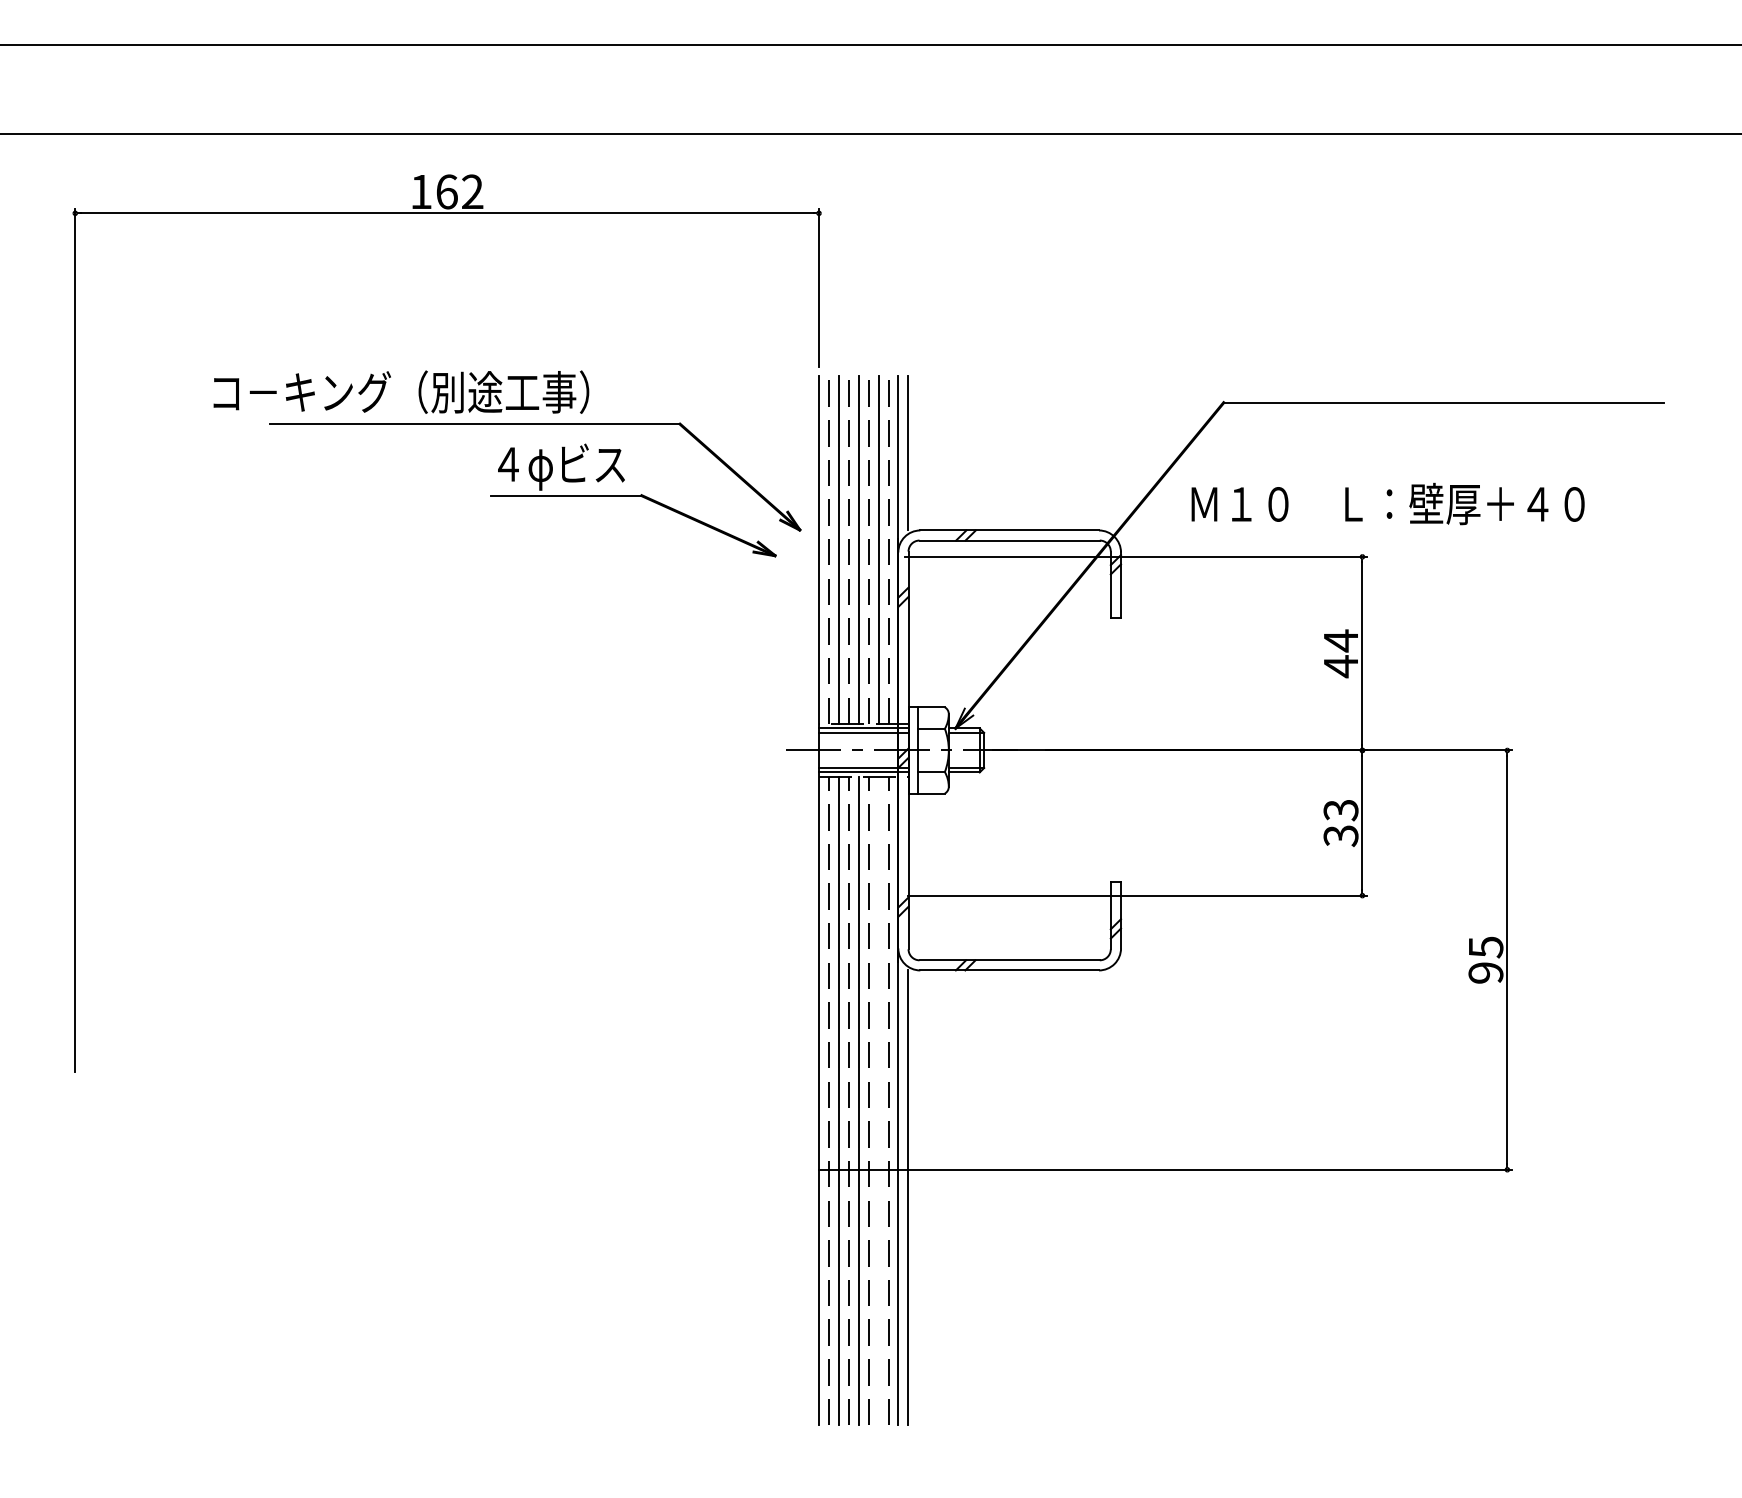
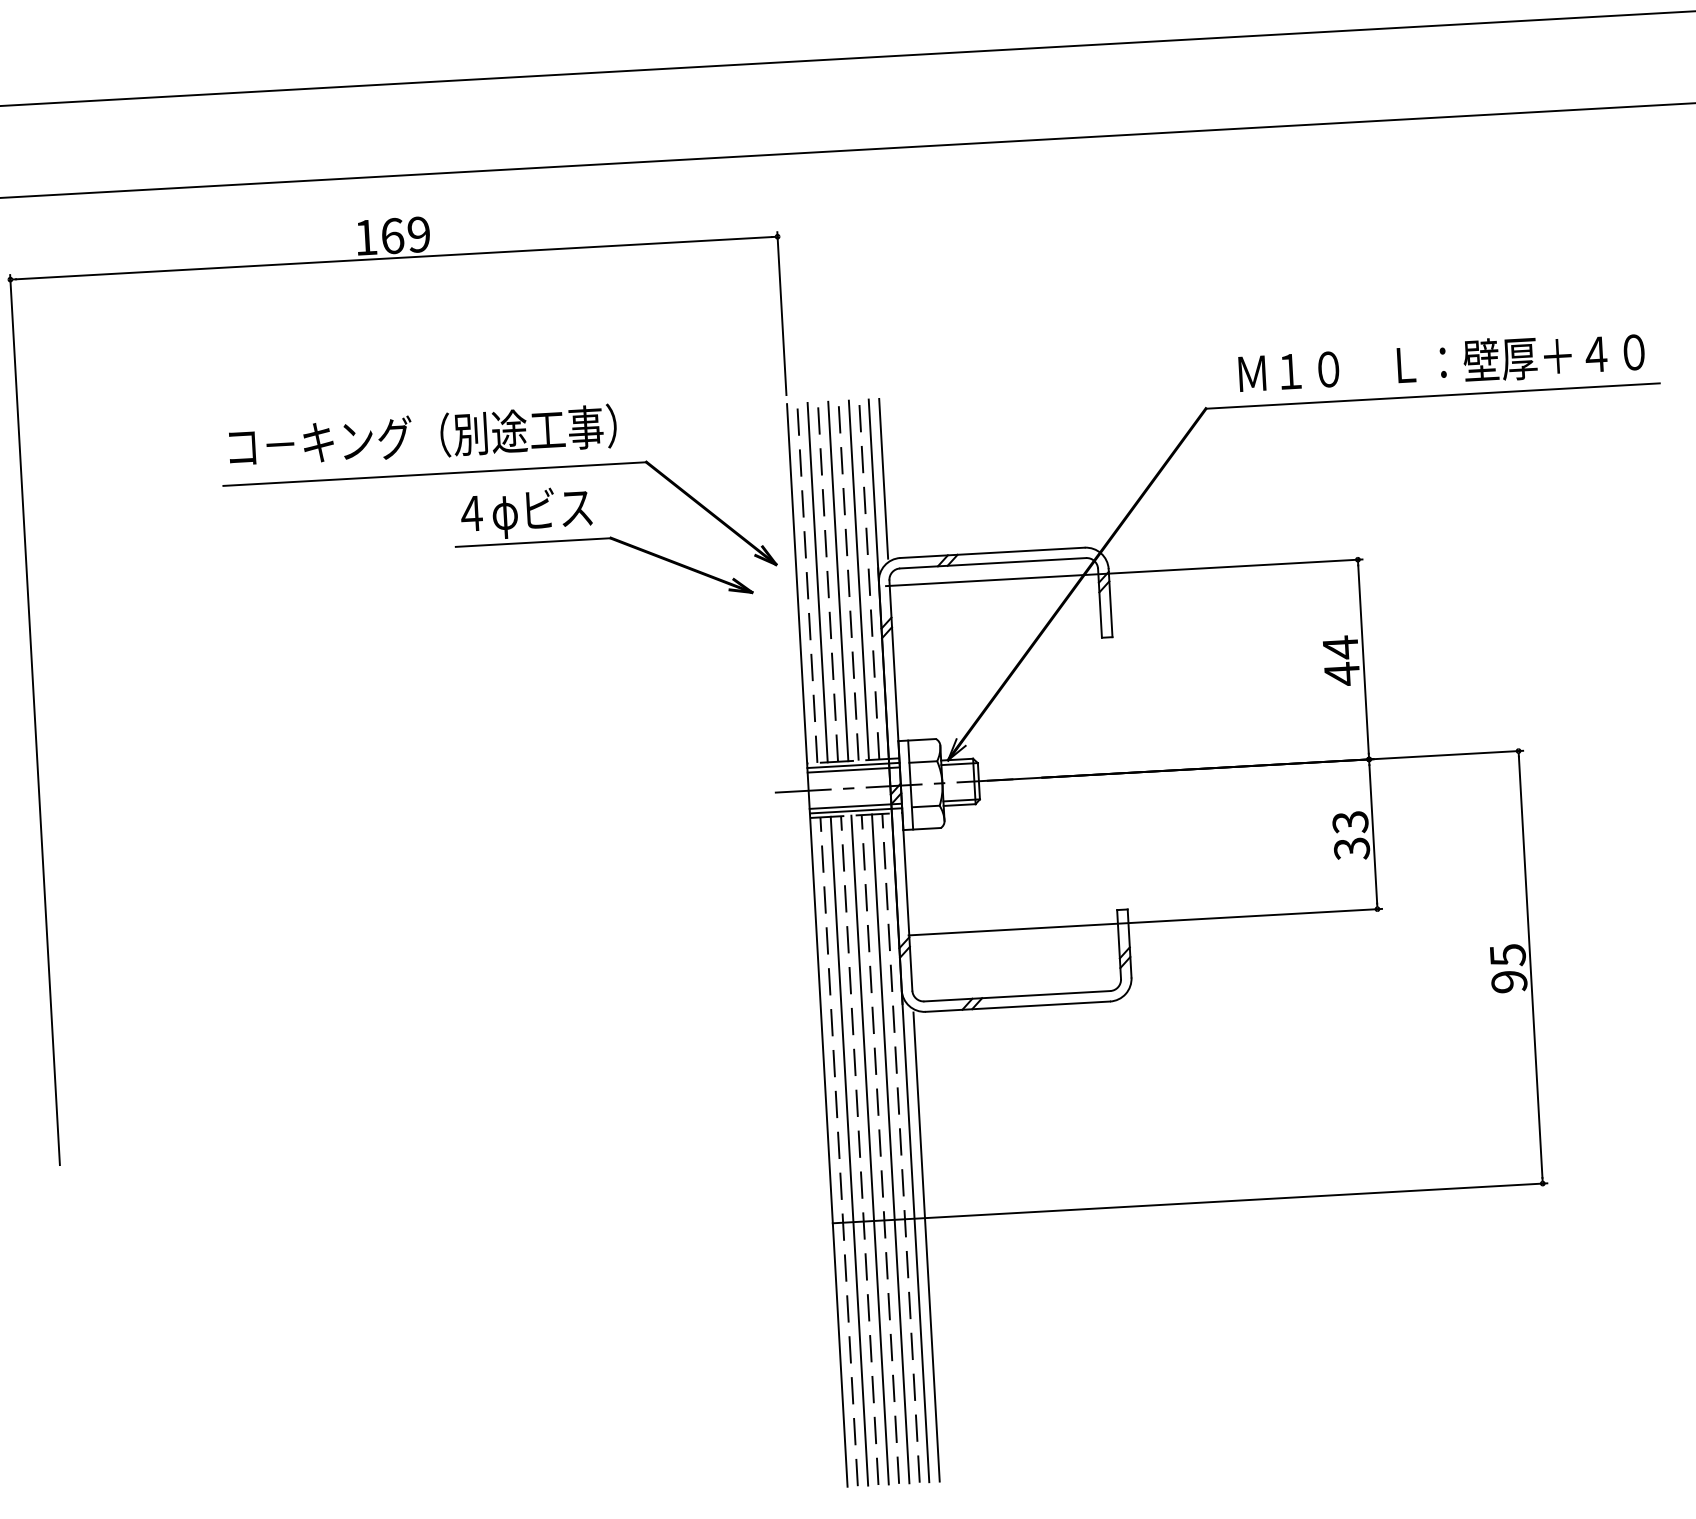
text: (472, 192) -> (418, 235), 162 -> 169
text: (401, 391) -> (422, 435), moved
text: (1387, 503) -> (1441, 362), moved
line: (879, 1100) -> (891, 1148), added

